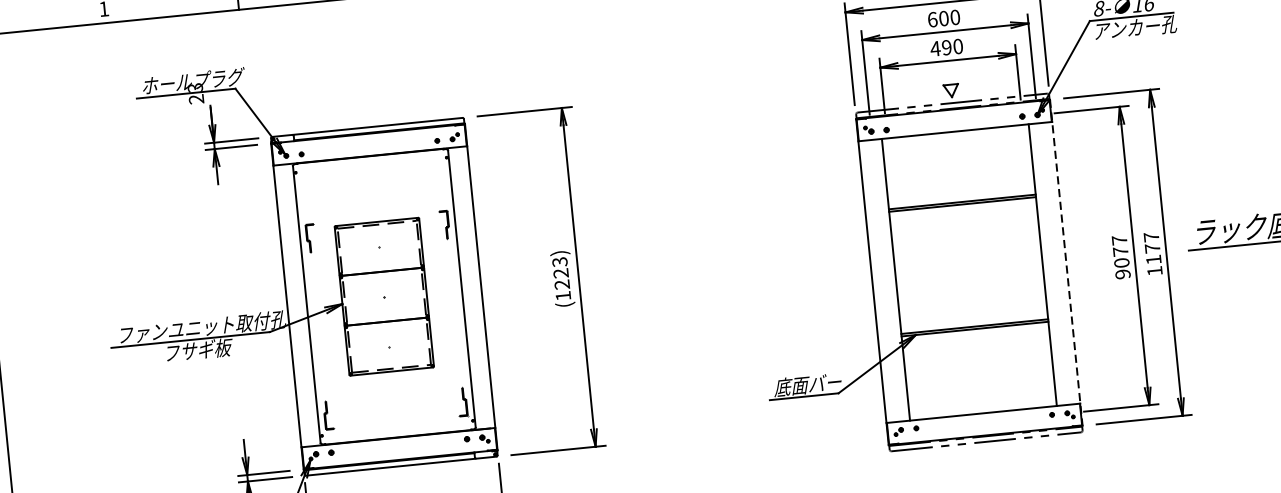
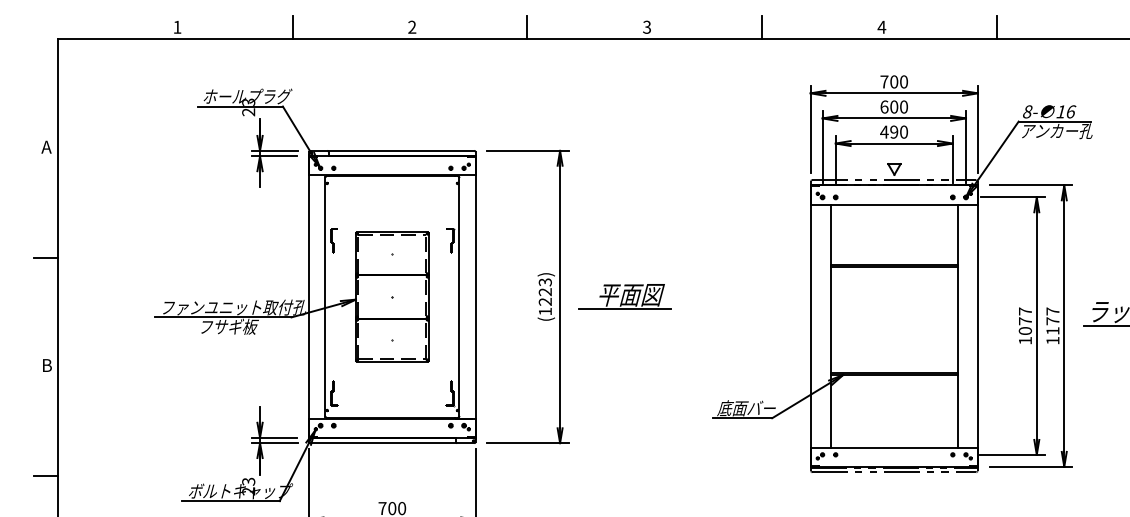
line: (1065, 263) -> (977, 326), dashed -> solid
part: (653, 269) -> (624, 296), added
text: (1121, 274) -> (1024, 340), 9077 -> 1077

